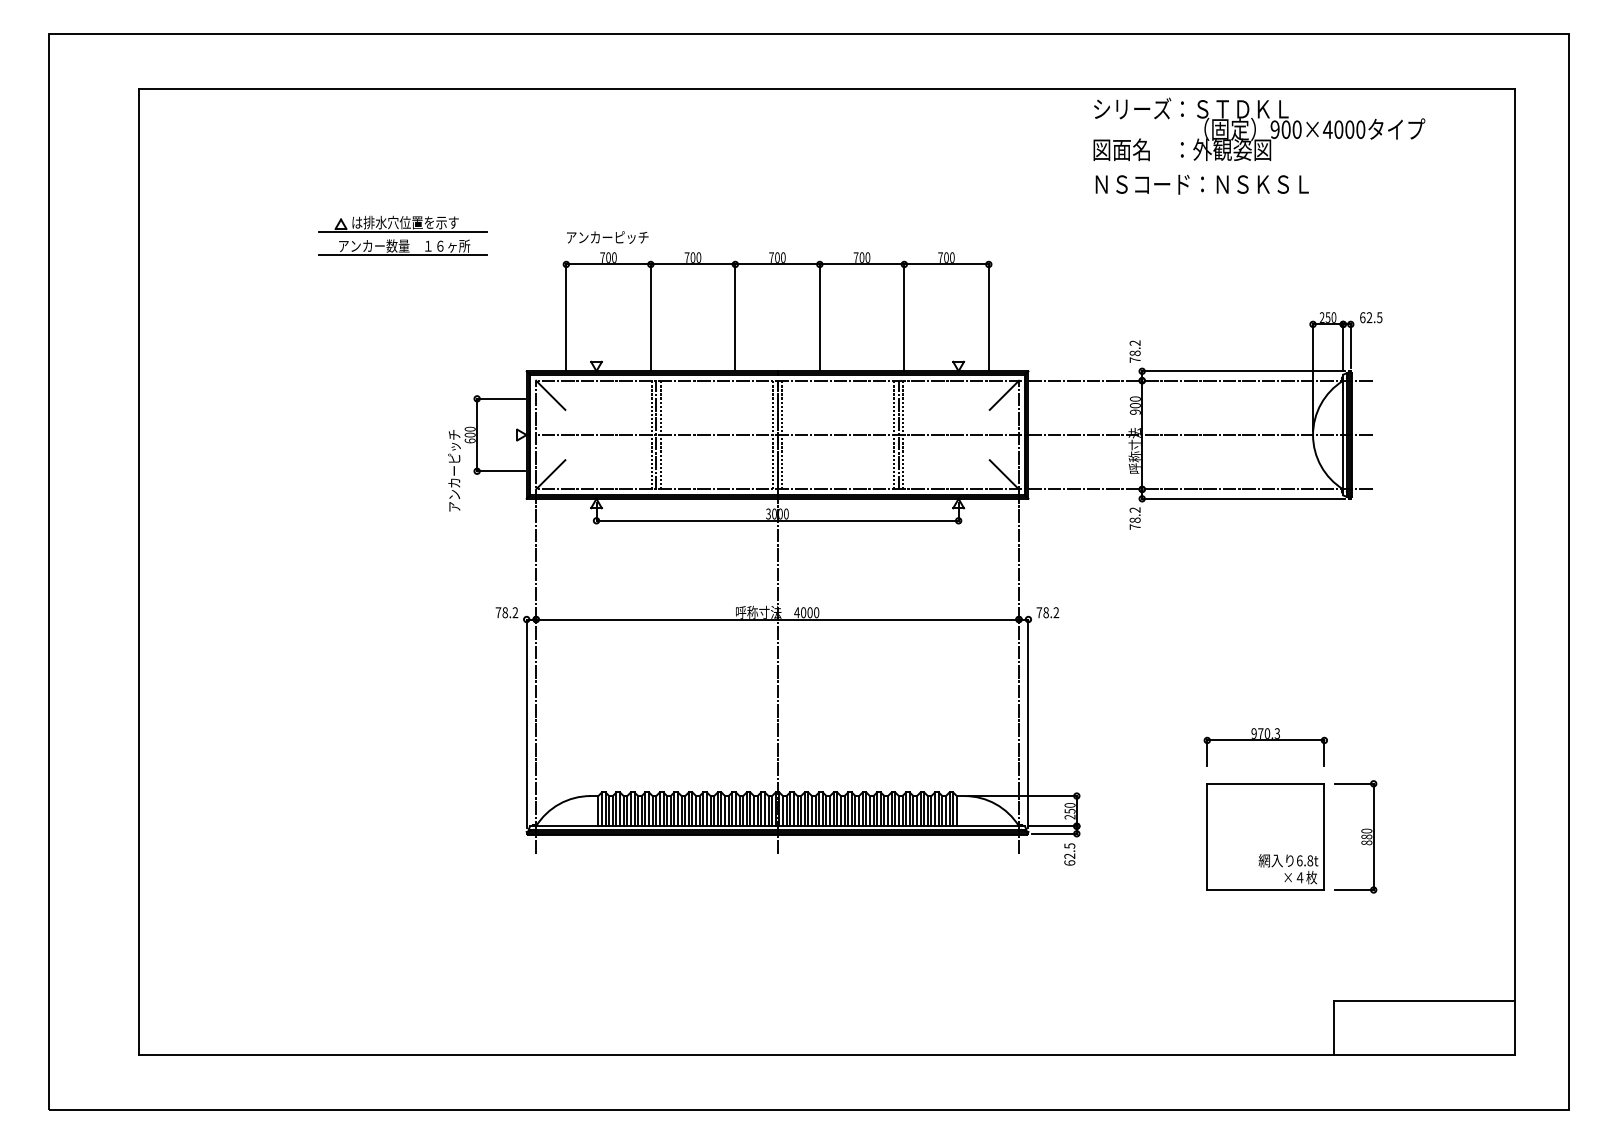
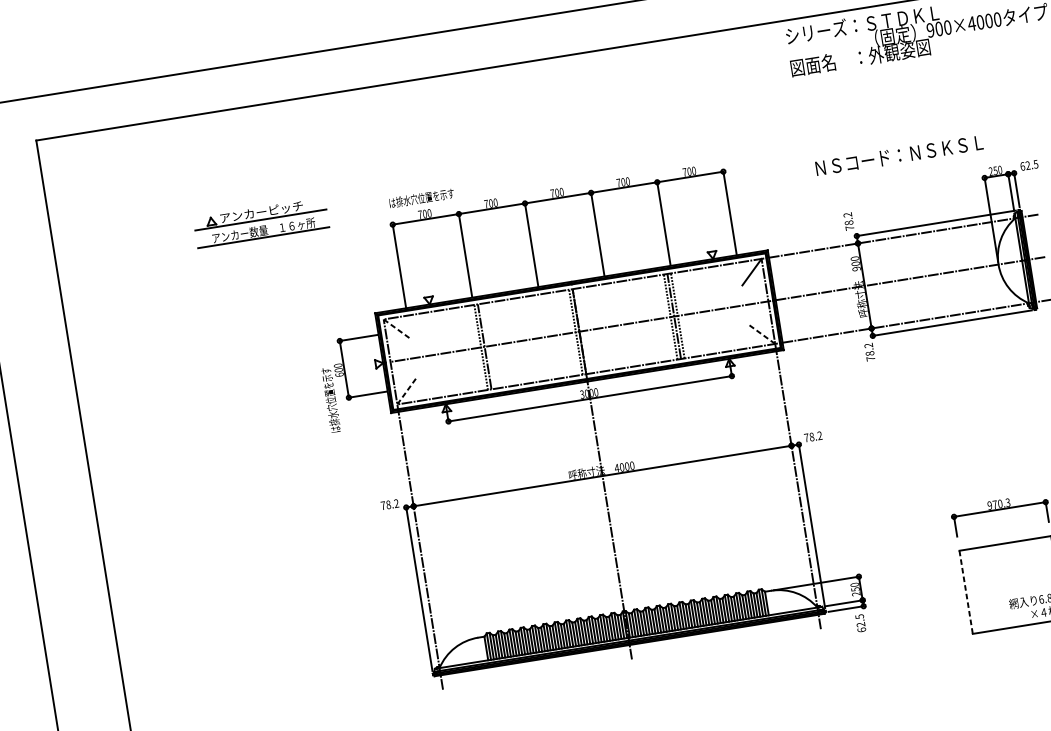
text: (1201, 184) -> (898, 155), moved
text: (405, 222) -> (261, 211), は排水穴位置を示す -> アンカーピッチ
text: (607, 237) -> (421, 198), アンカーピッチ -> は排水穴位置を示す
line: (550, 395) -> (396, 329), solid -> dashed
line: (661, 434) -> (488, 345), removed
line: (782, 434) -> (583, 330), removed
text: (454, 470) -> (331, 399), アンカーピッチ -> は排水穴位置を示す
line: (550, 474) -> (406, 391), solid -> dashed
line: (1004, 474) -> (762, 334), solid -> dashed
line: (1207, 837) -> (966, 592), solid -> dashed

